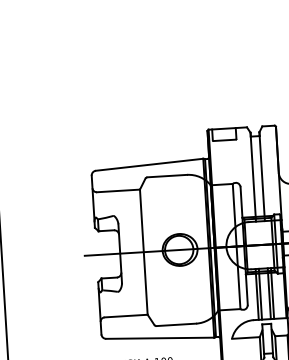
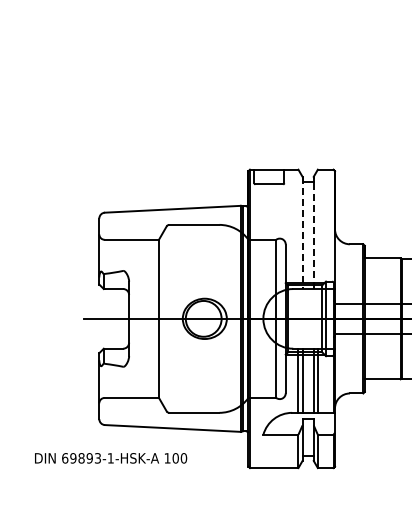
line: (261, 176) -> (313, 232), solid -> dashed
line: (253, 177) -> (302, 233), solid -> dashed

